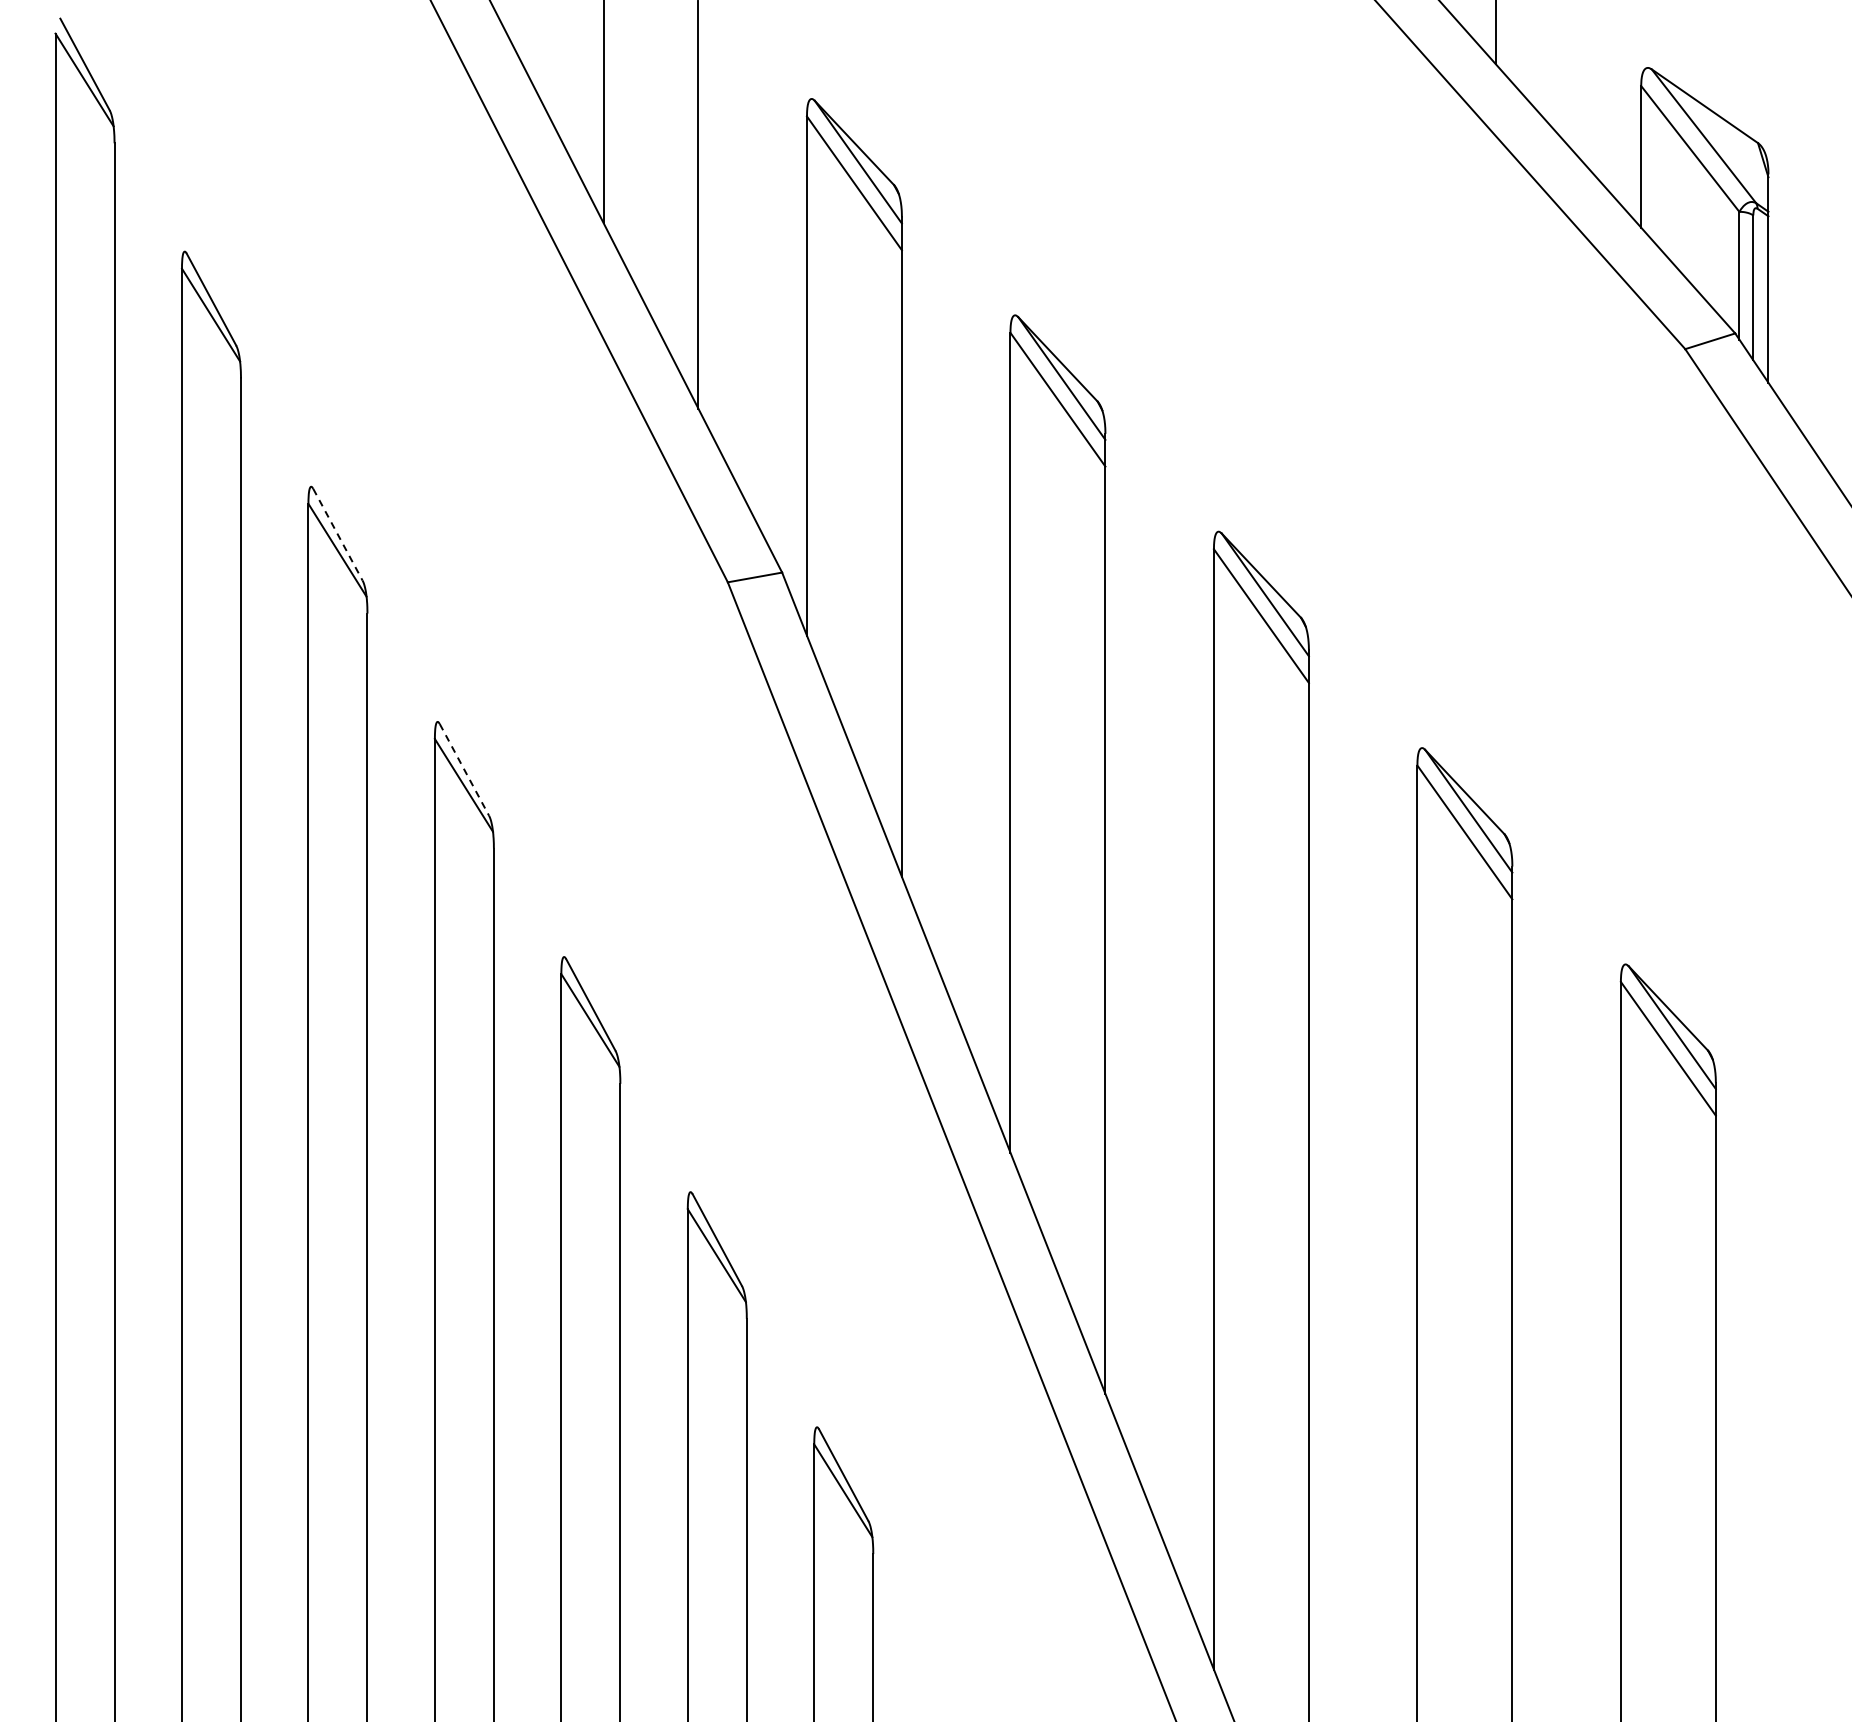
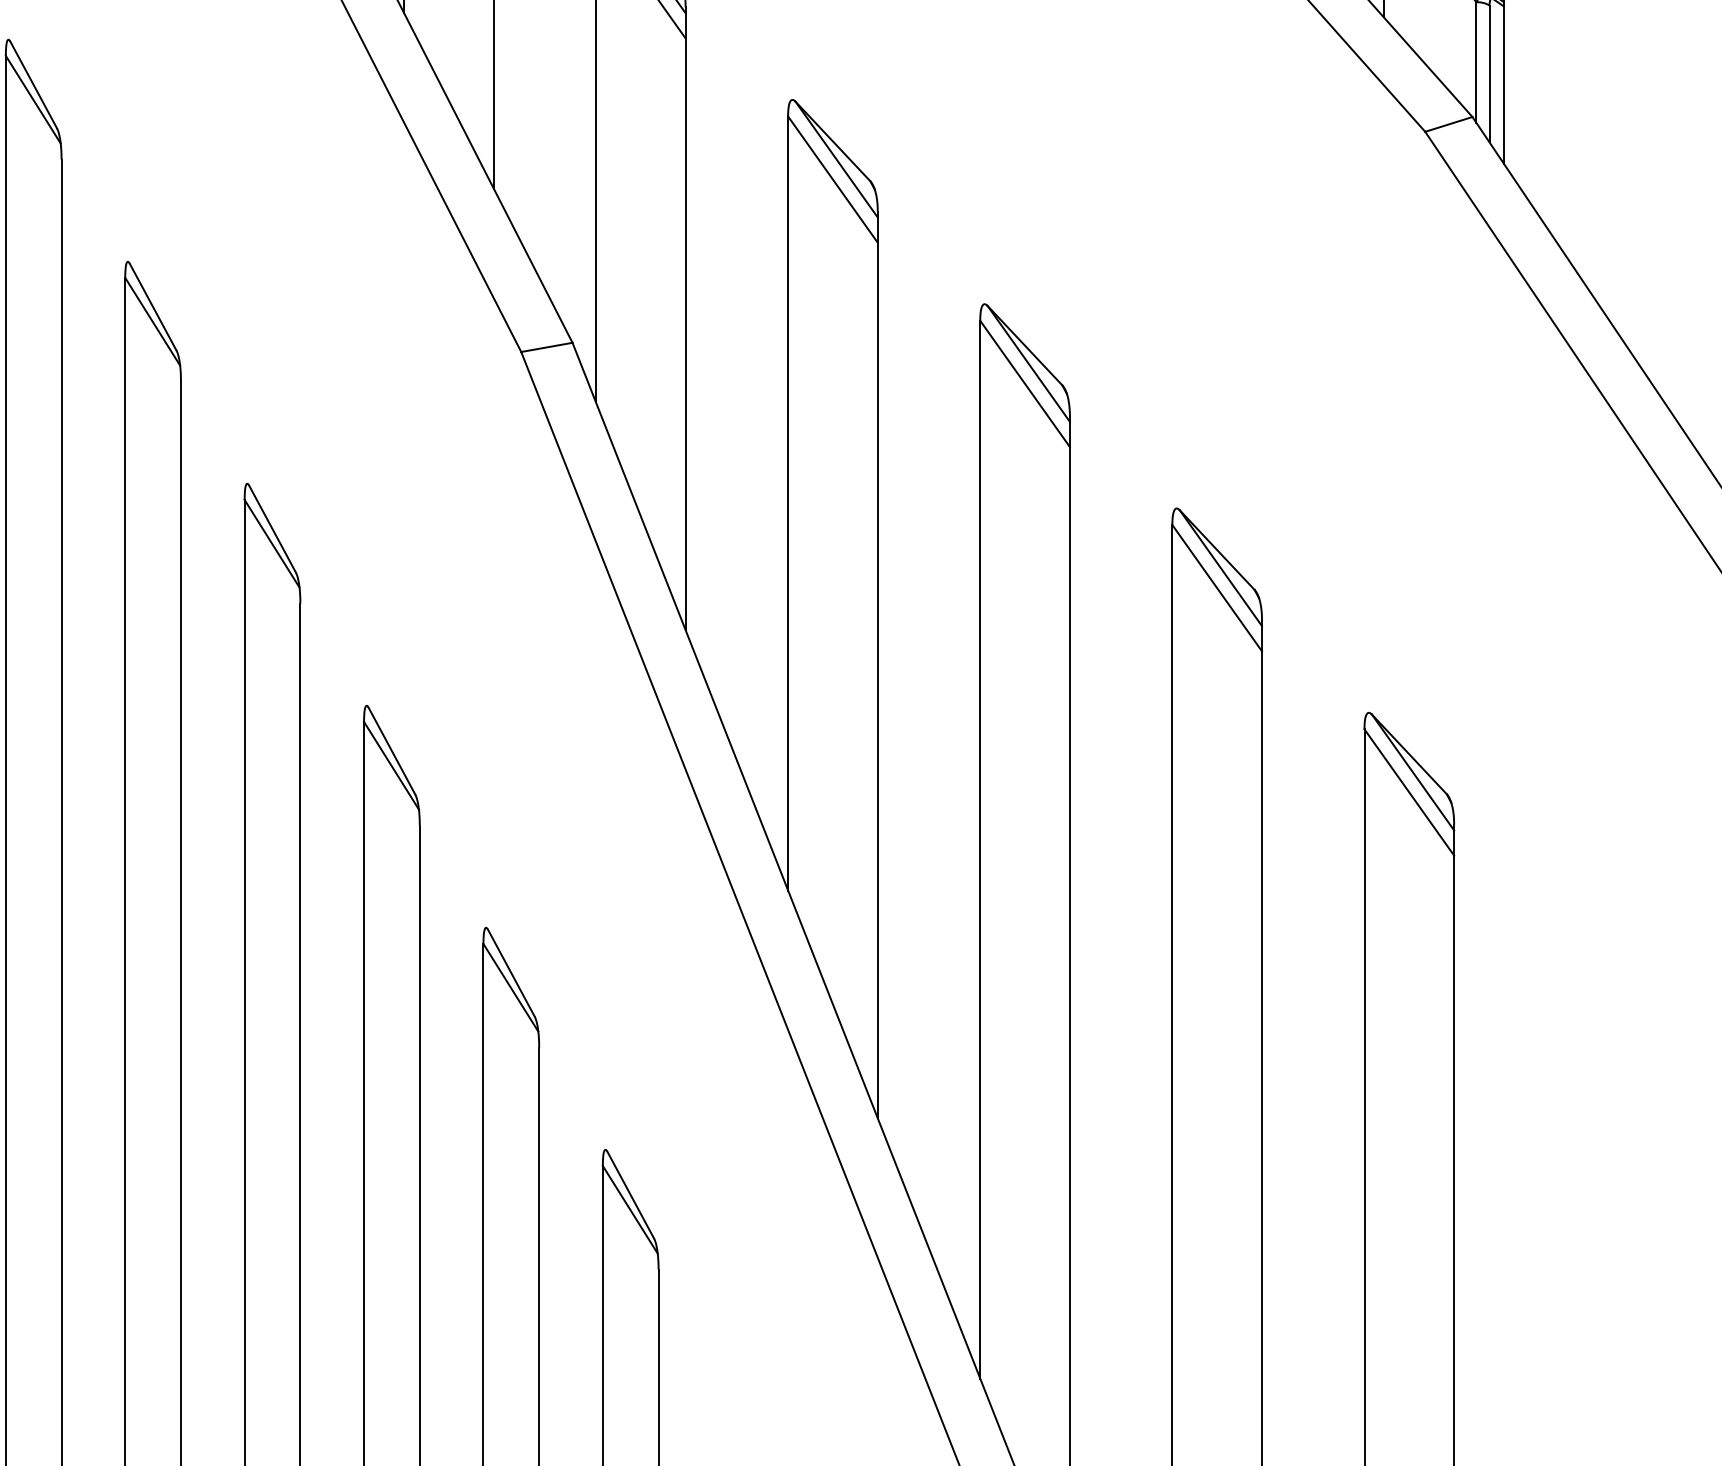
line: (338, 535) -> (153, 307), dashed -> solid
line: (464, 769) -> (272, 528), dashed -> solid

